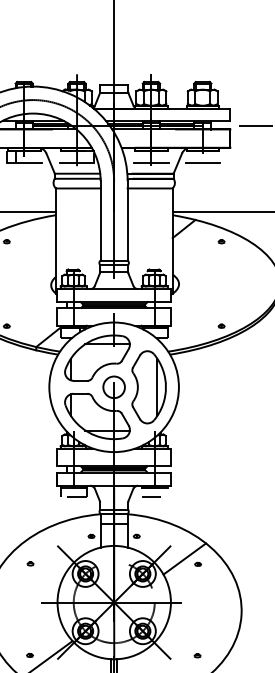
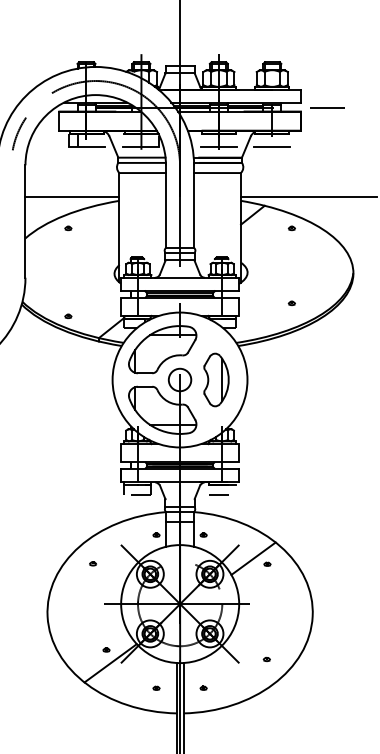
part: (221, 326) -> (291, 303), moved
part: (149, 386) -> (216, 379), size x0.7
part: (30, 654) -> (106, 649), moved

